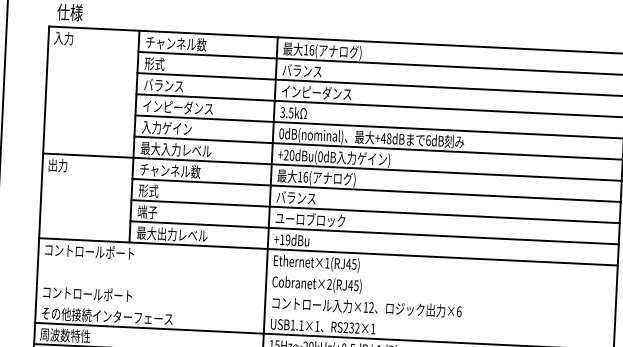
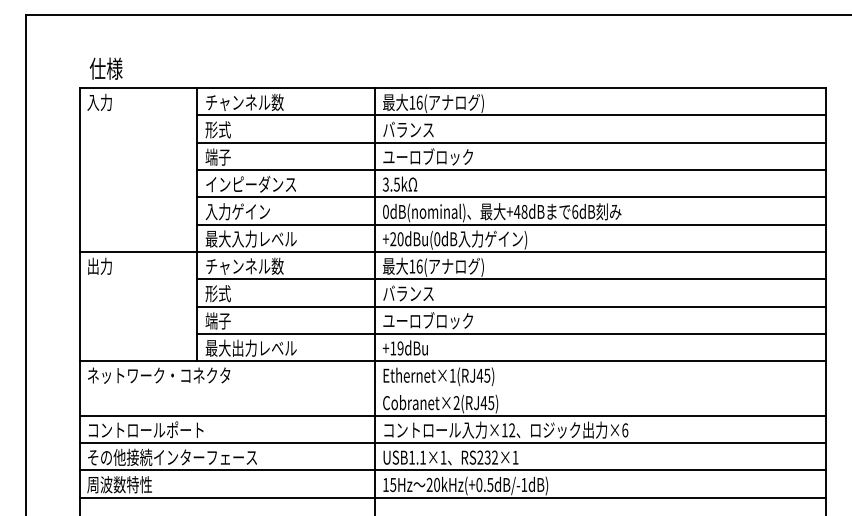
text: (163, 85) -> (230, 156), バランス -> 端子
text: (316, 92) -> (428, 156), インピーダンス -> ユーロブロック
text: (100, 251) -> (159, 374), コントロールポート -> ネットワーク・コネクタ
line: (326, 294) -> (453, 415), added
line: (325, 315) -> (453, 443), added

